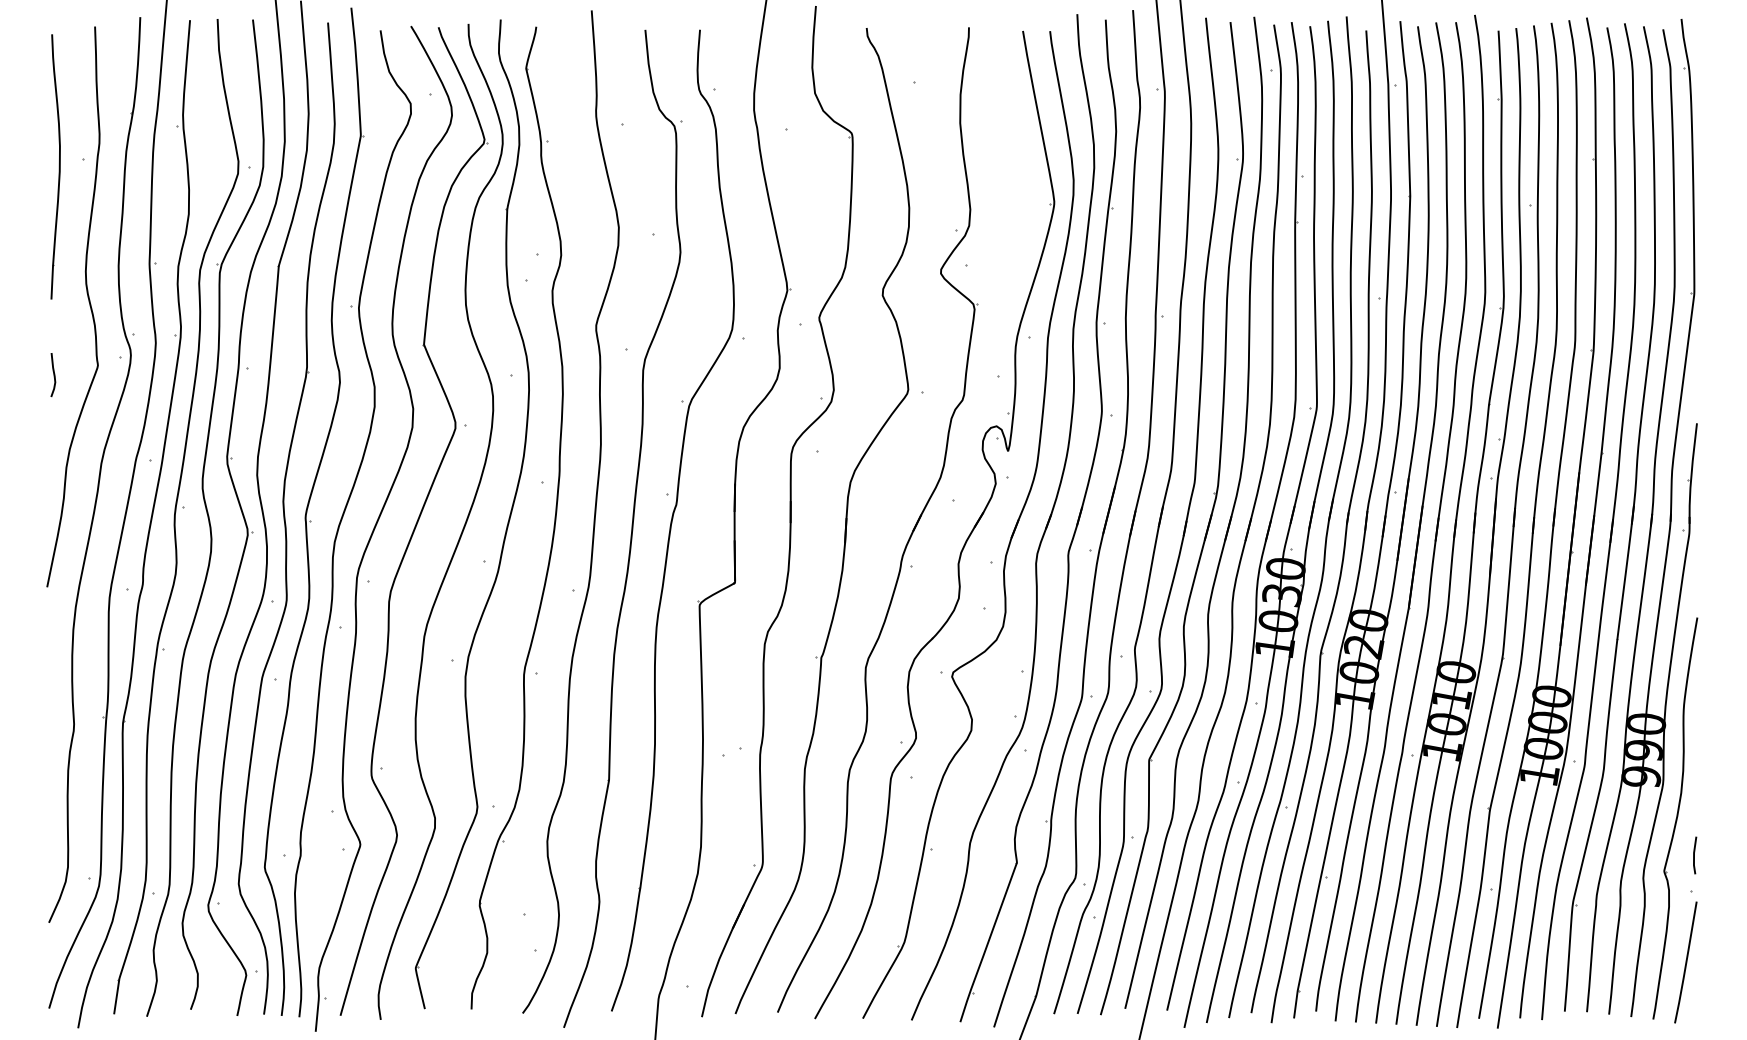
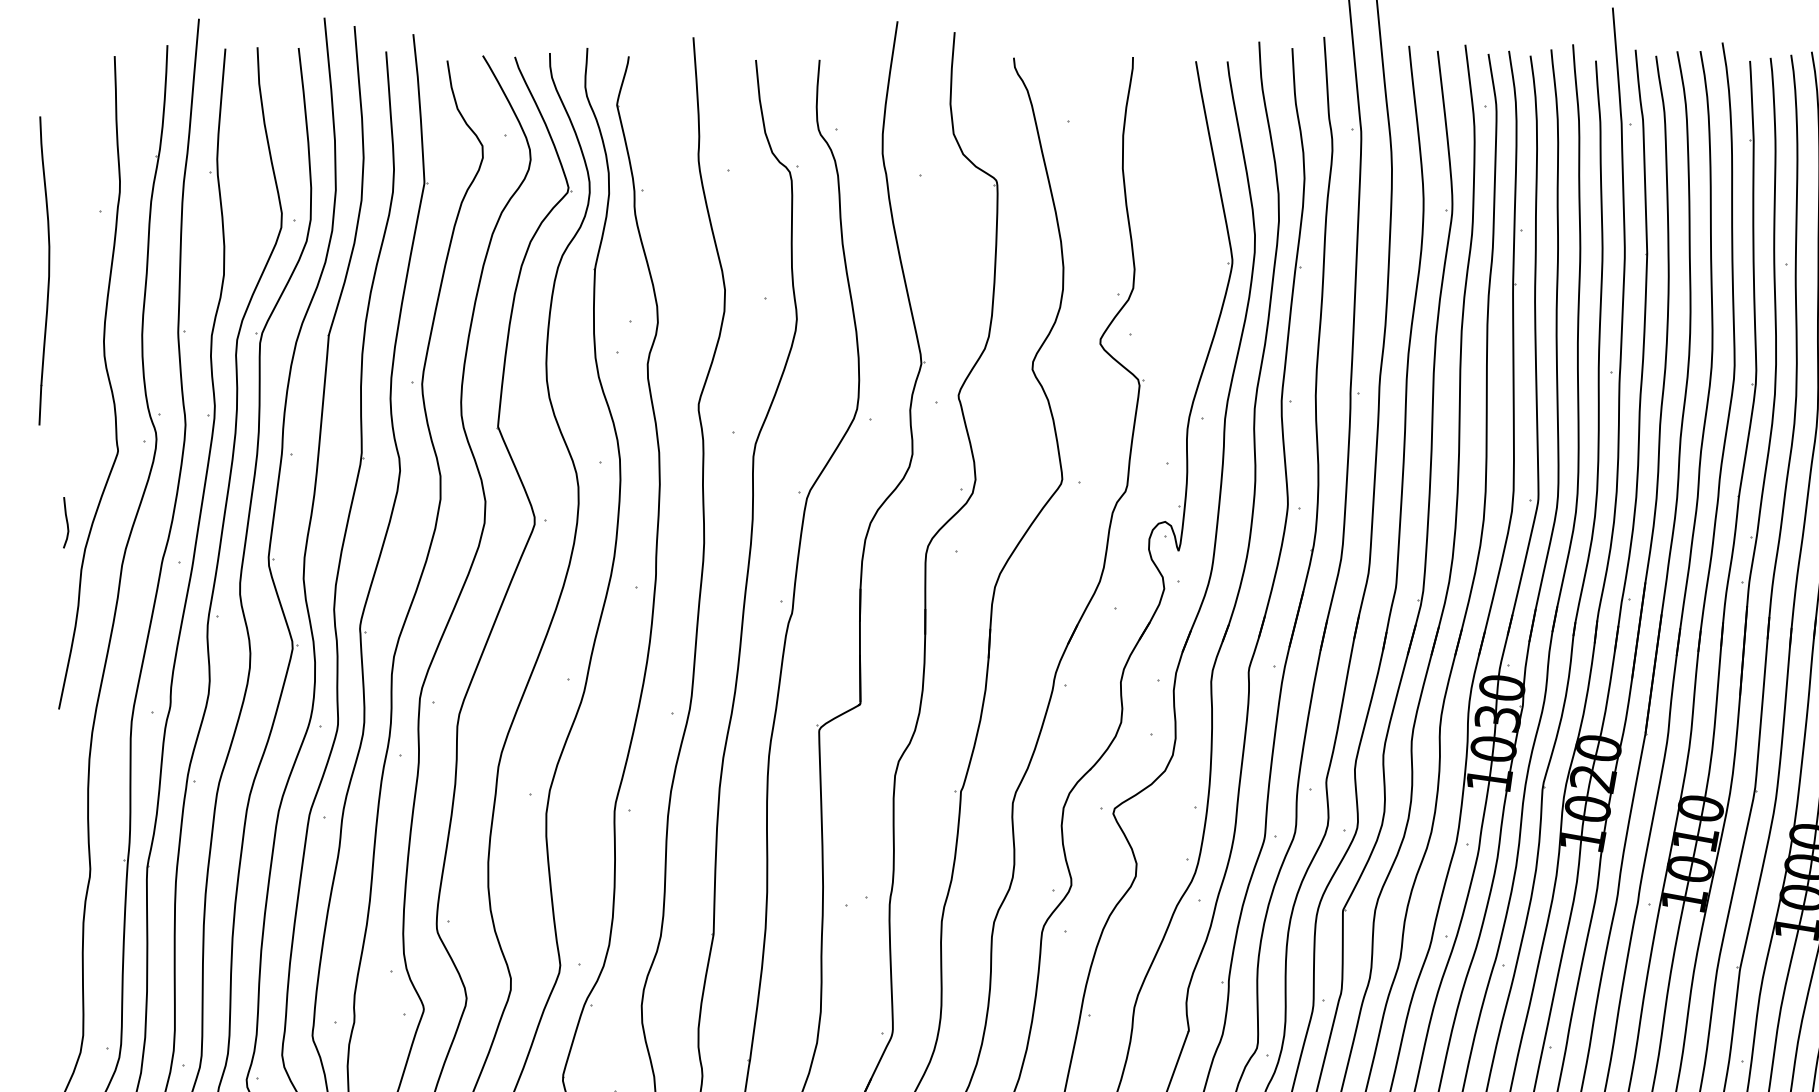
part: (55, 166) -> (44, 270), moved
curve: (53, 375) -> (66, 523), moved

